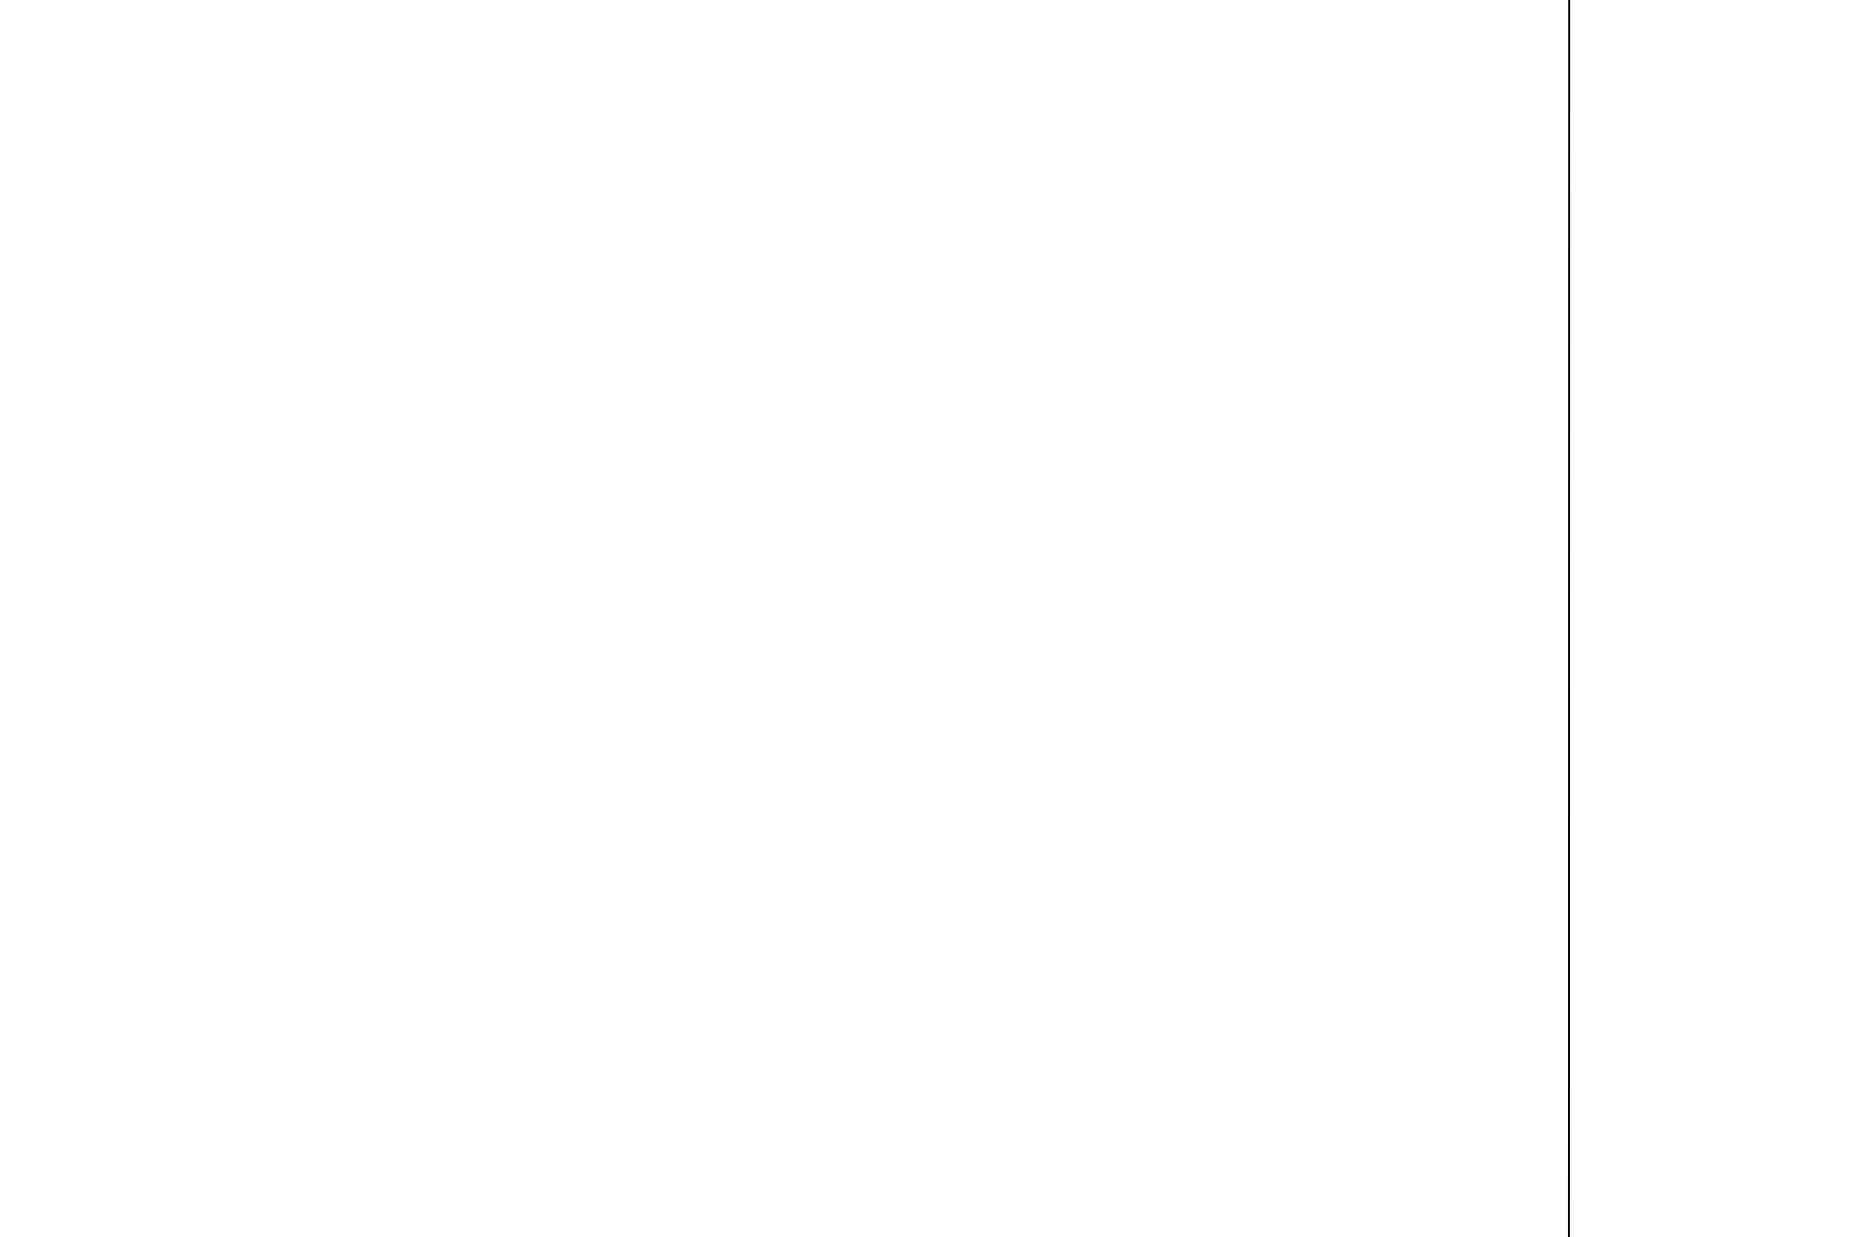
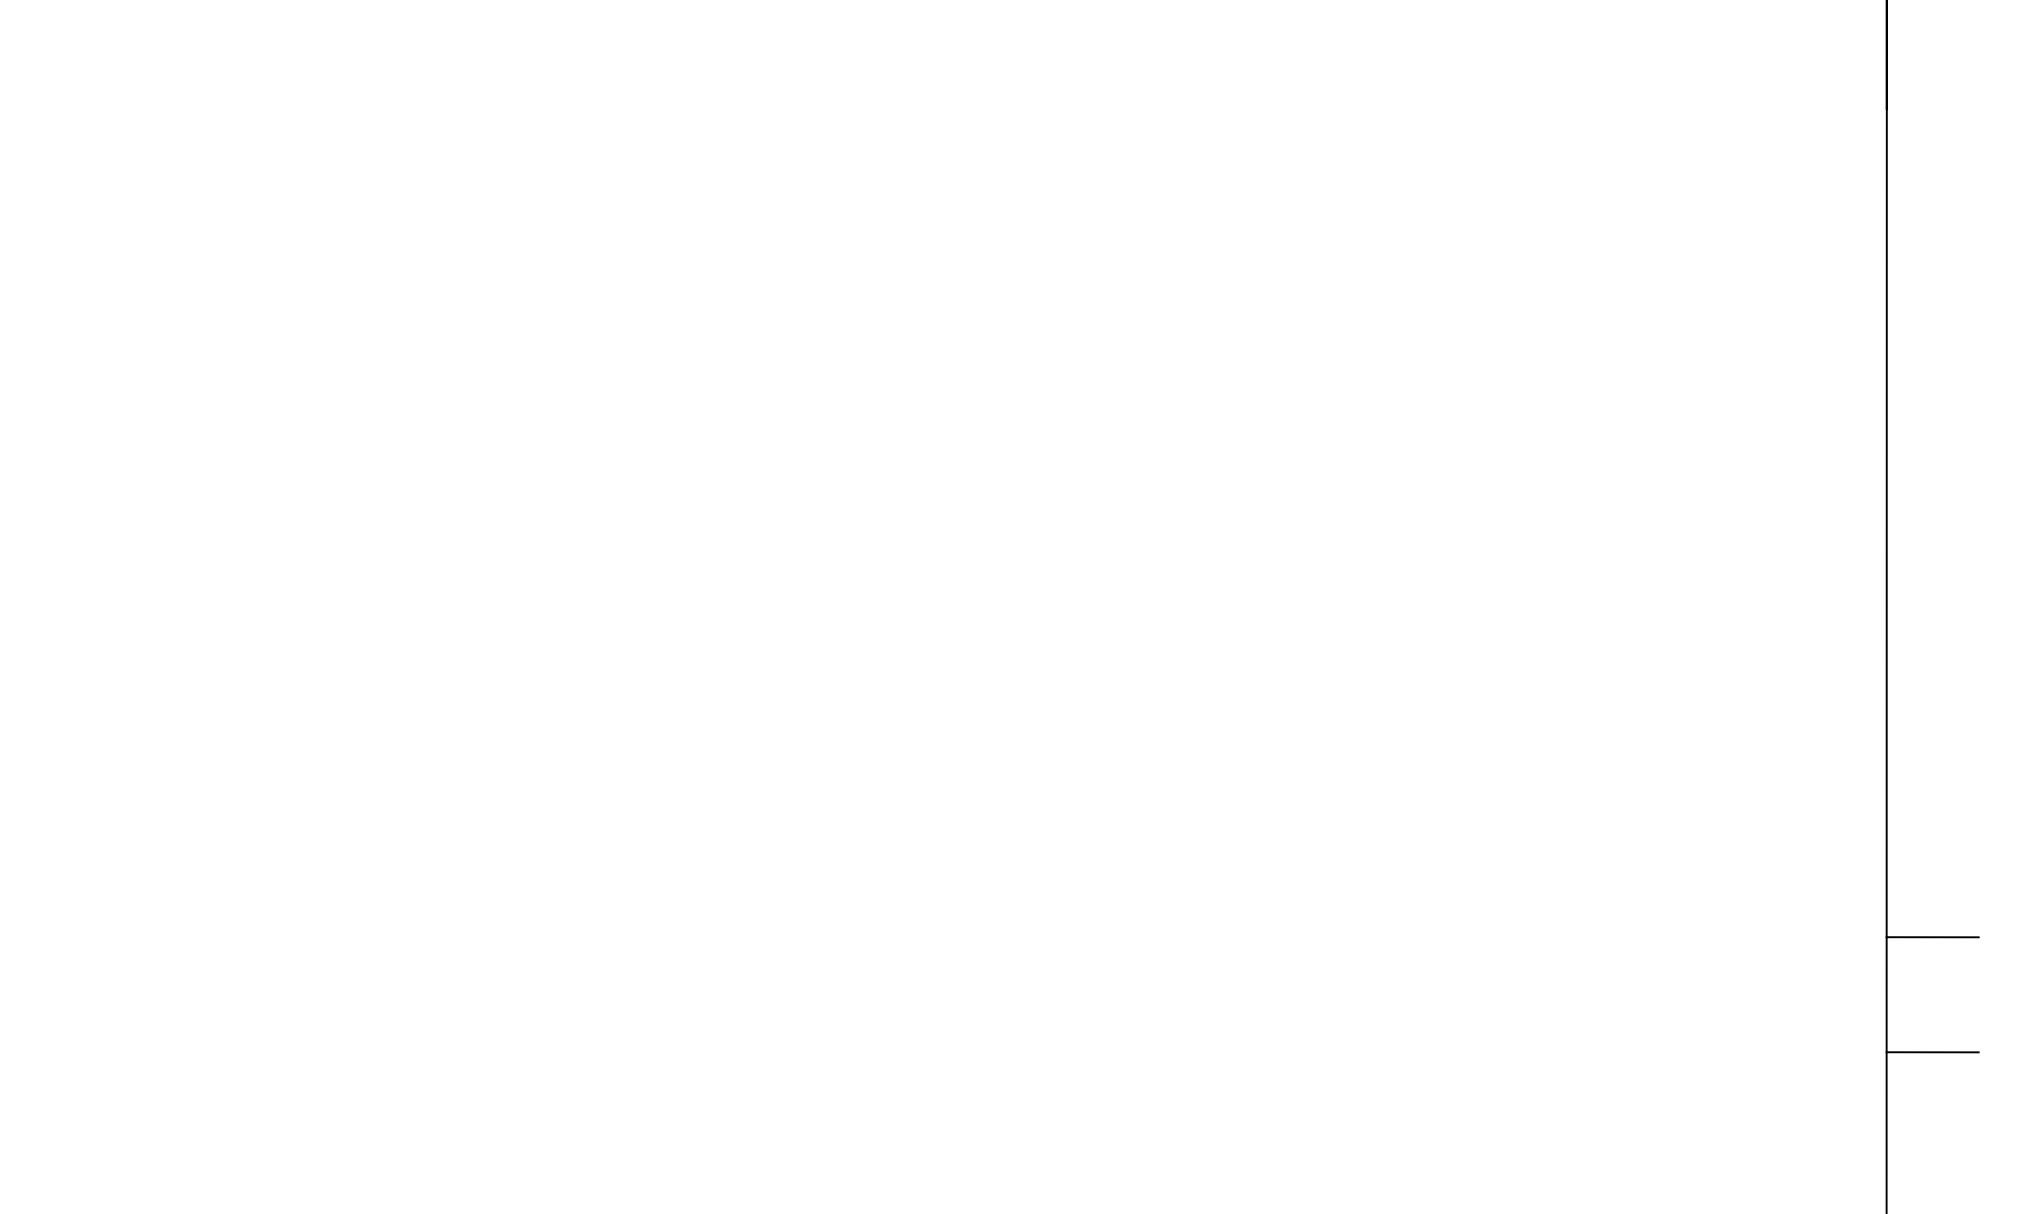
line: (1617, 858) -> (1932, 937), added
line: (1617, 980) -> (1932, 1052), added

